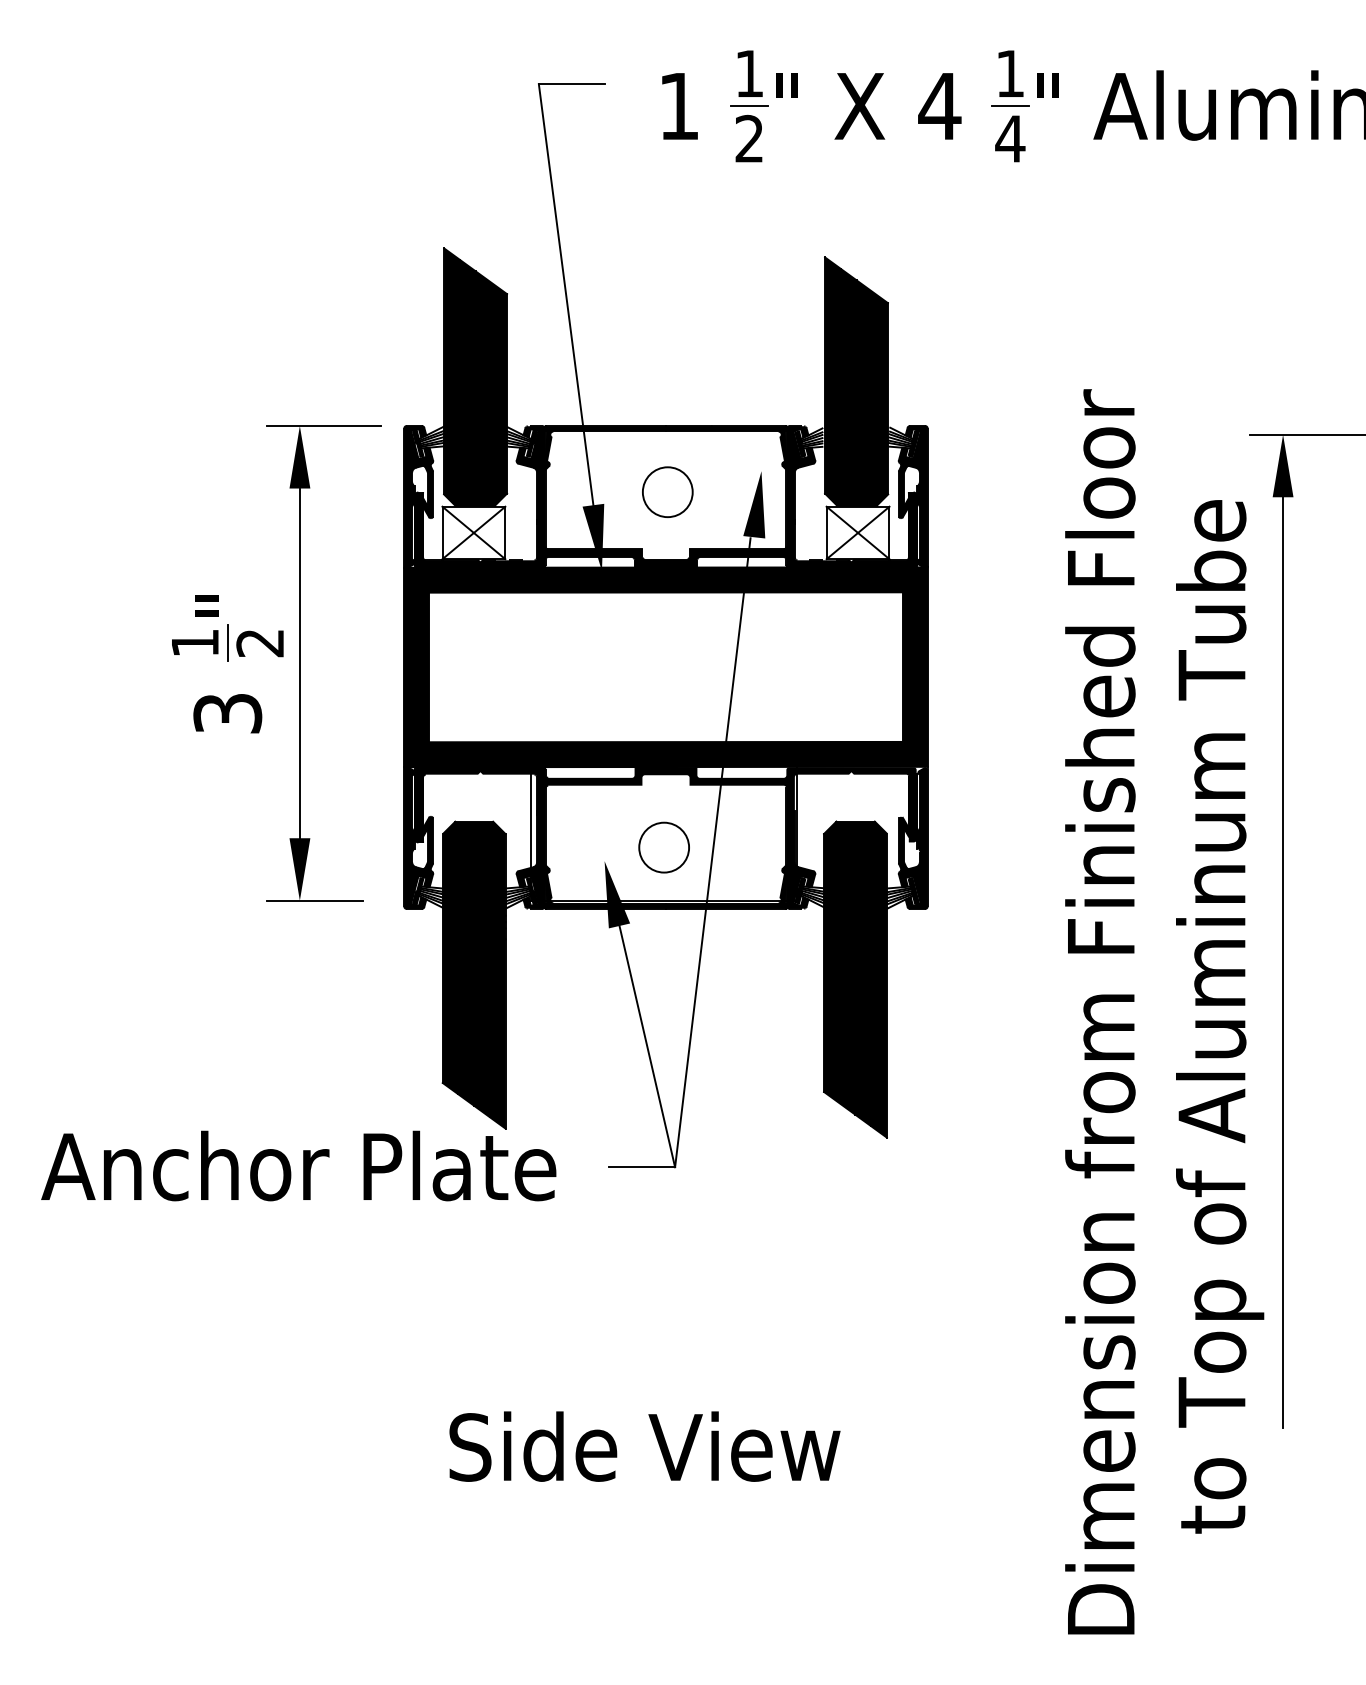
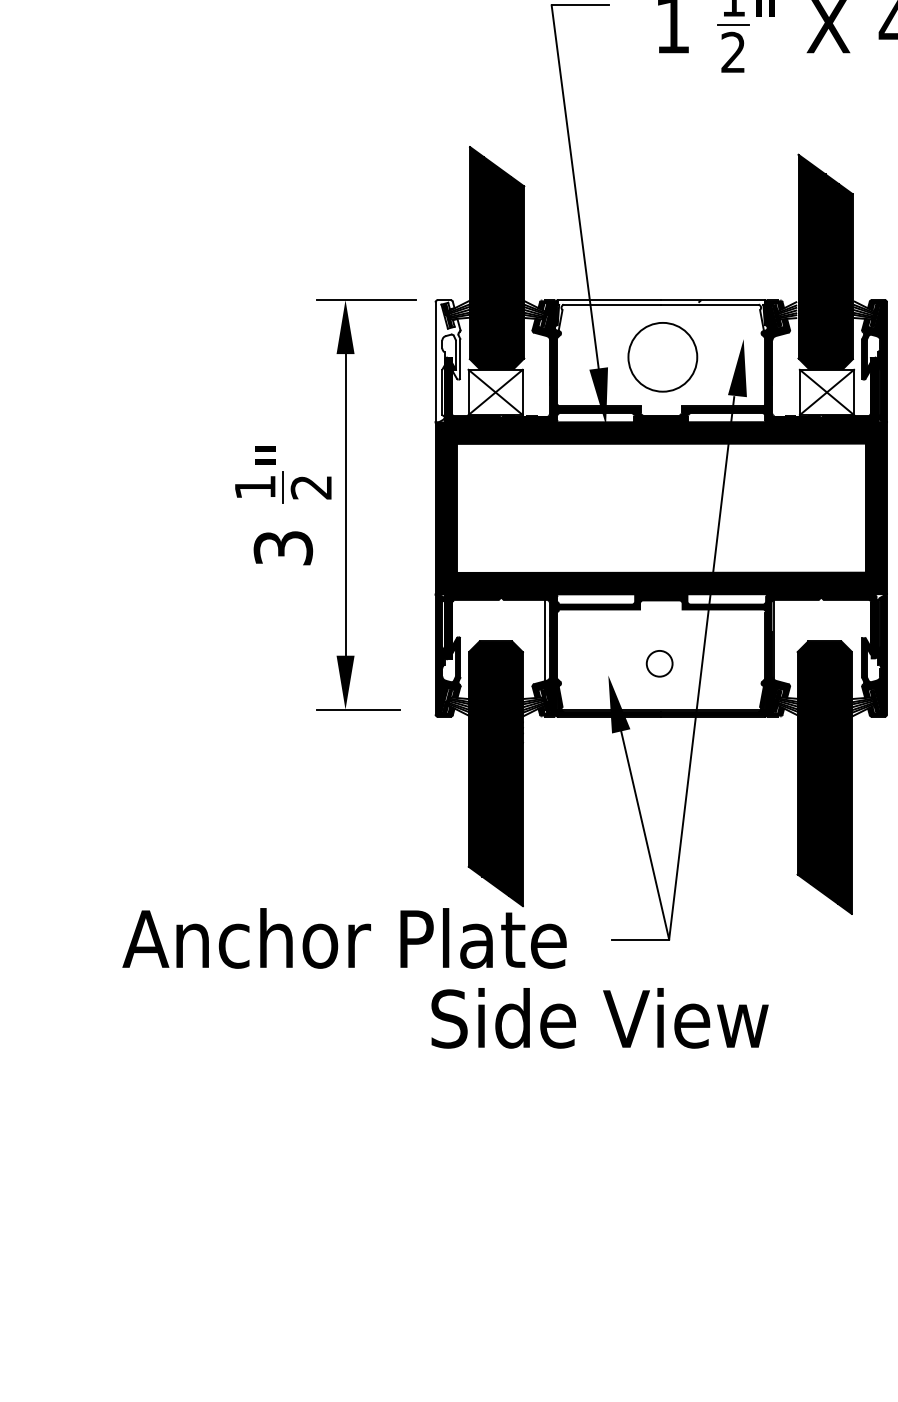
fill: (665, 443) -> (660, 315), removed
circle: (667, 492) -> (662, 357), size x1.6
fill: (418, 496) -> (447, 360), removed
circle: (663, 847) -> (659, 663), size x0.6
text: (644, 1446) -> (599, 1018), moved

